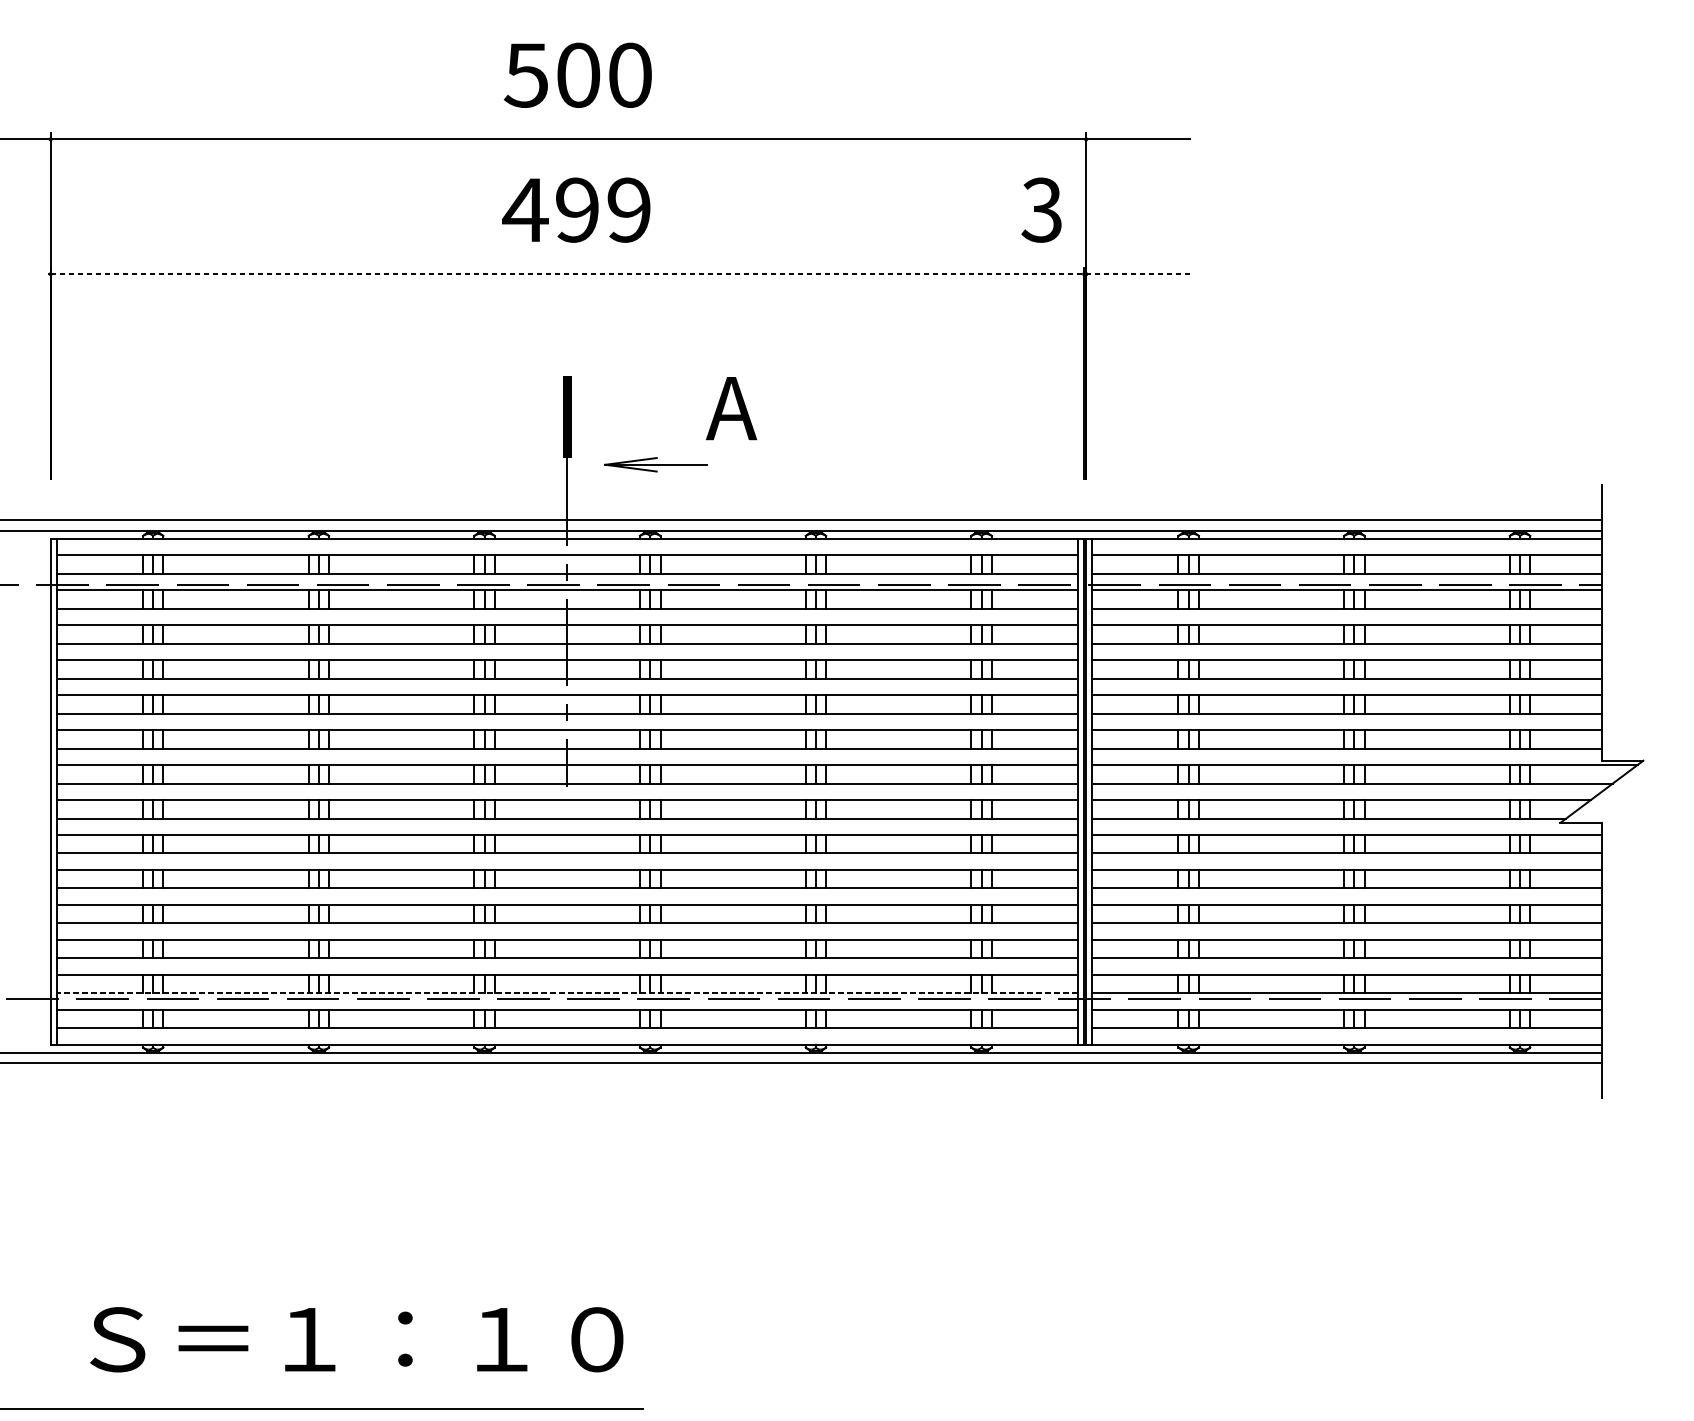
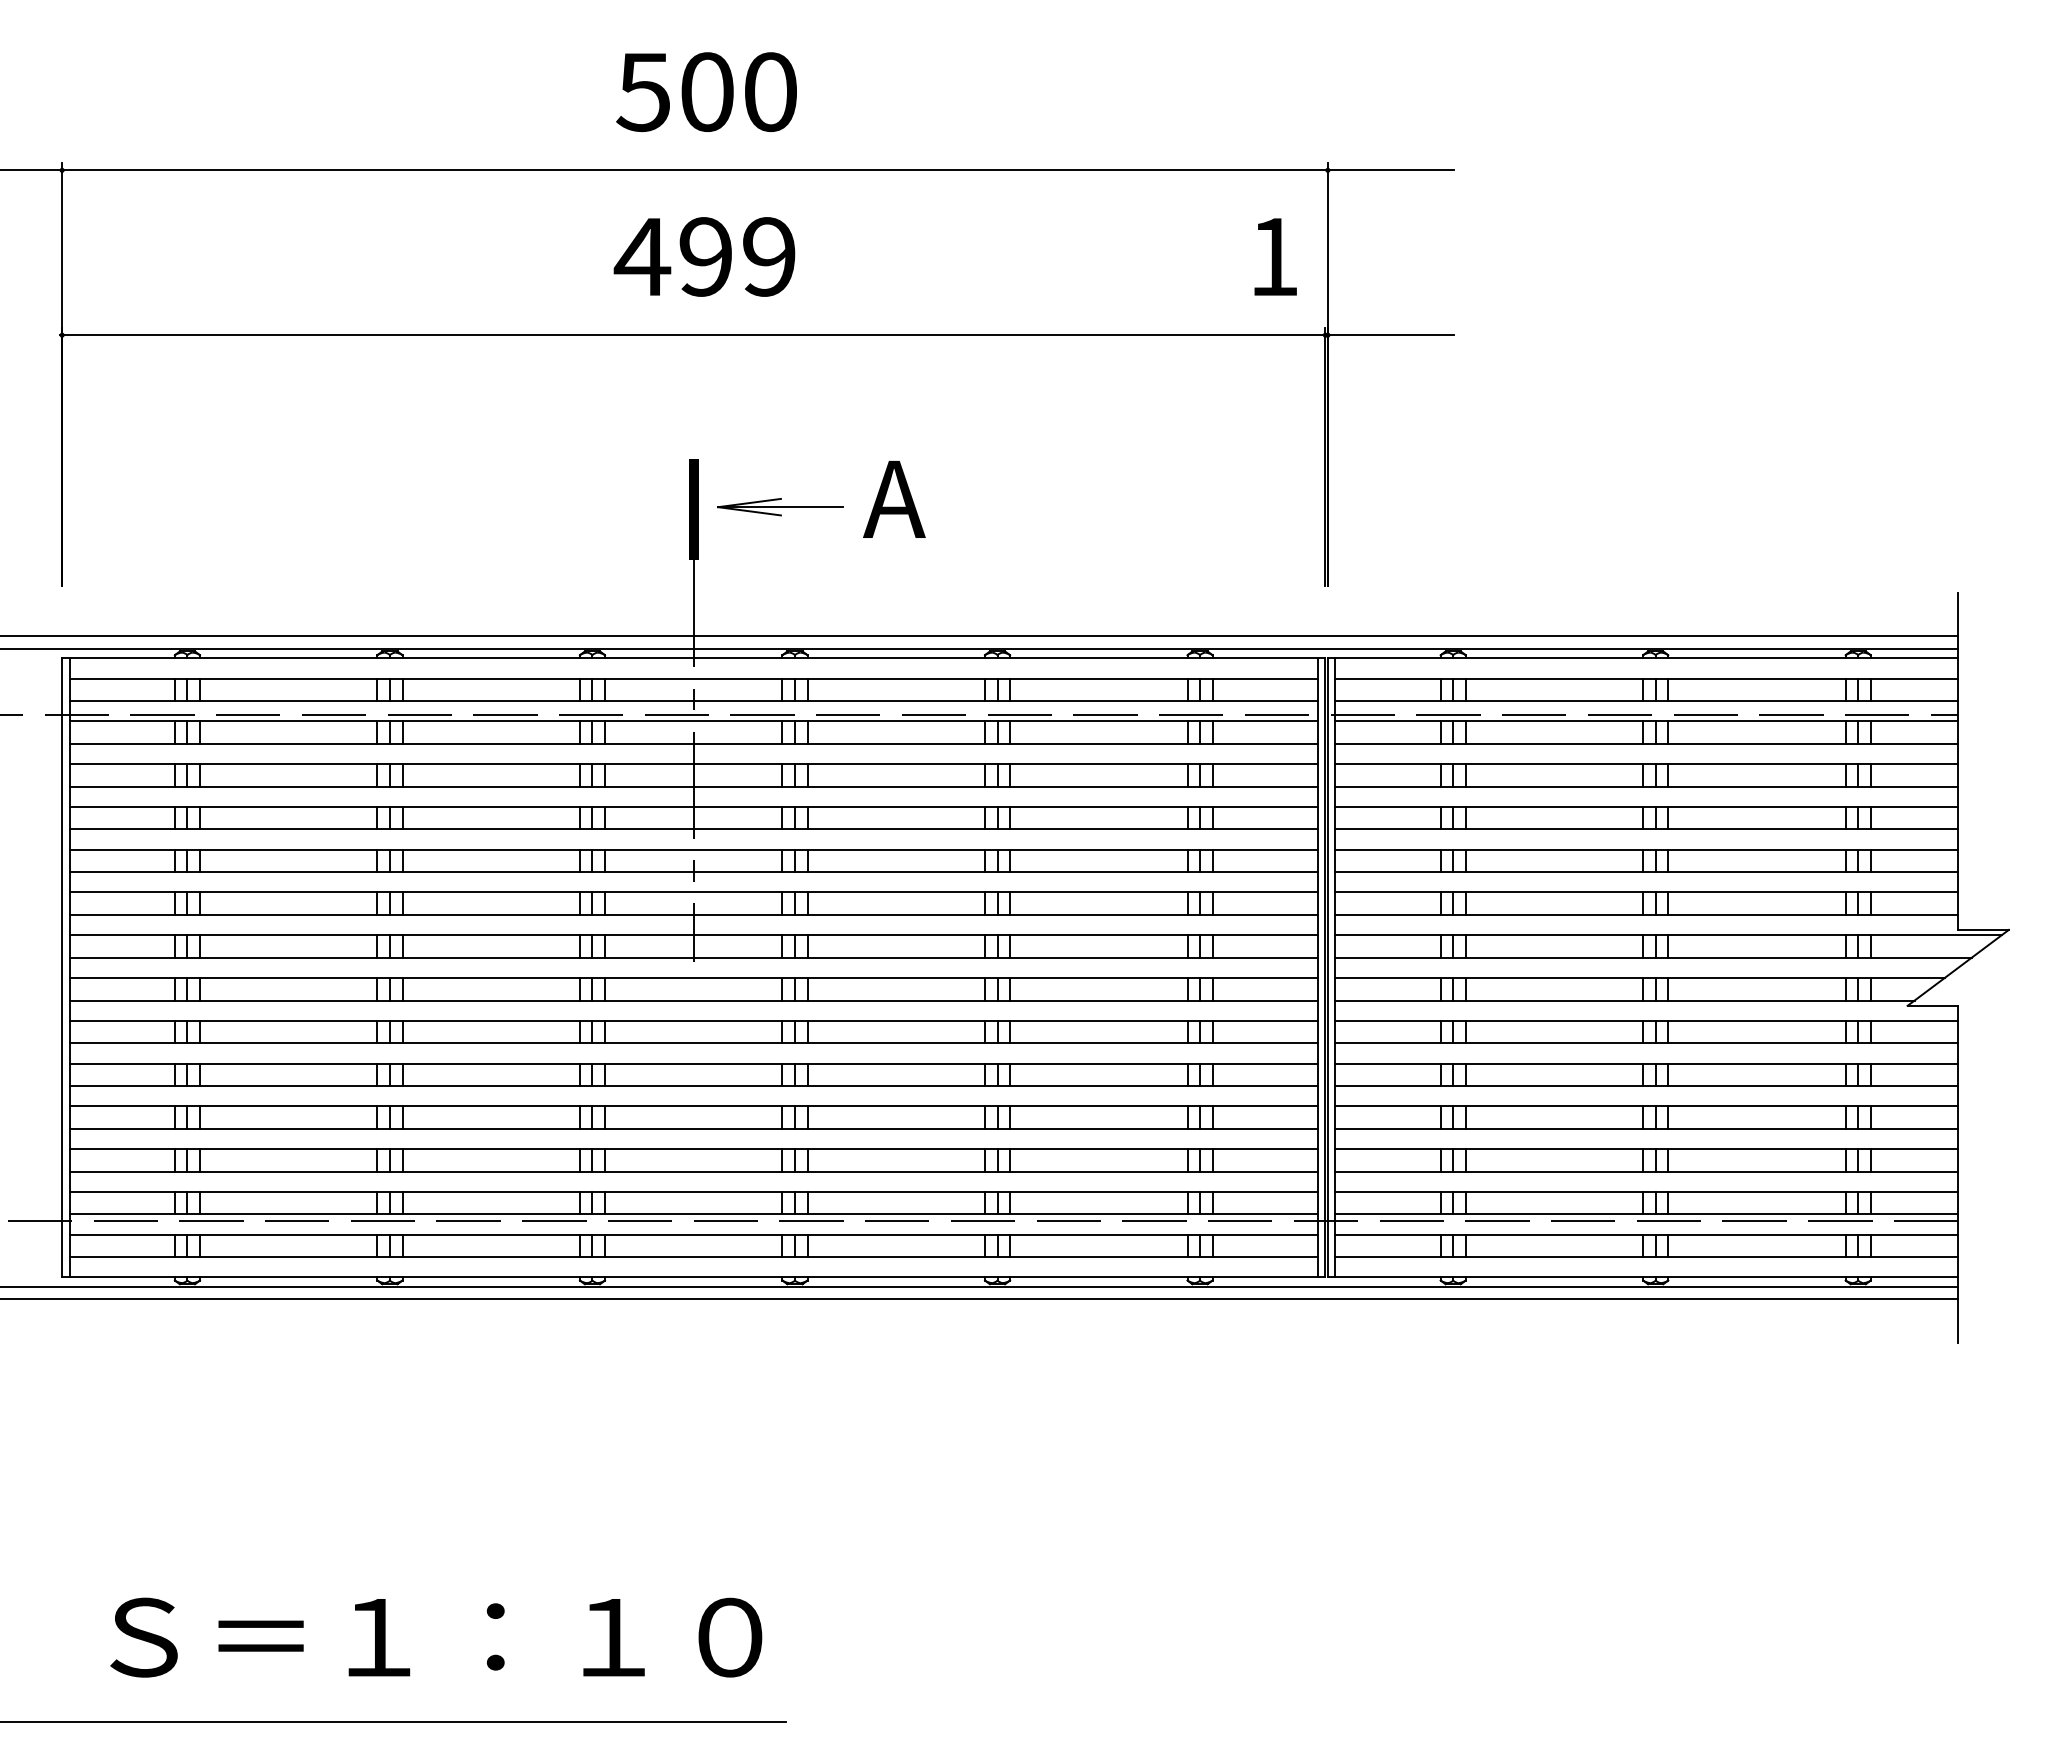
text: (1040, 209) -> (1272, 256), 3 -> 1
line: (620, 274) -> (758, 335), dashed -> solid
part: (656, 465) -> (780, 507), moved
line: (567, 993) -> (693, 1214), dashed -> solid

